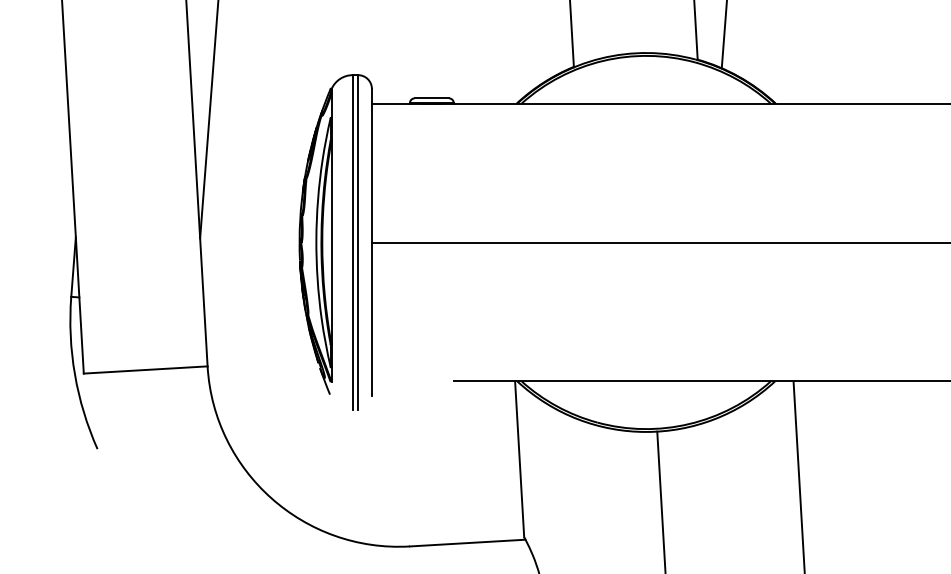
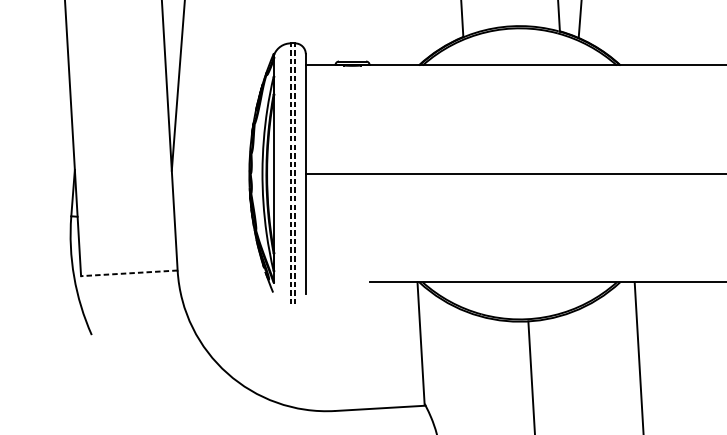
line: (352, 242) -> (290, 173), solid -> dashed
line: (358, 242) -> (295, 173), solid -> dashed
line: (145, 370) -> (129, 273), solid -> dashed

